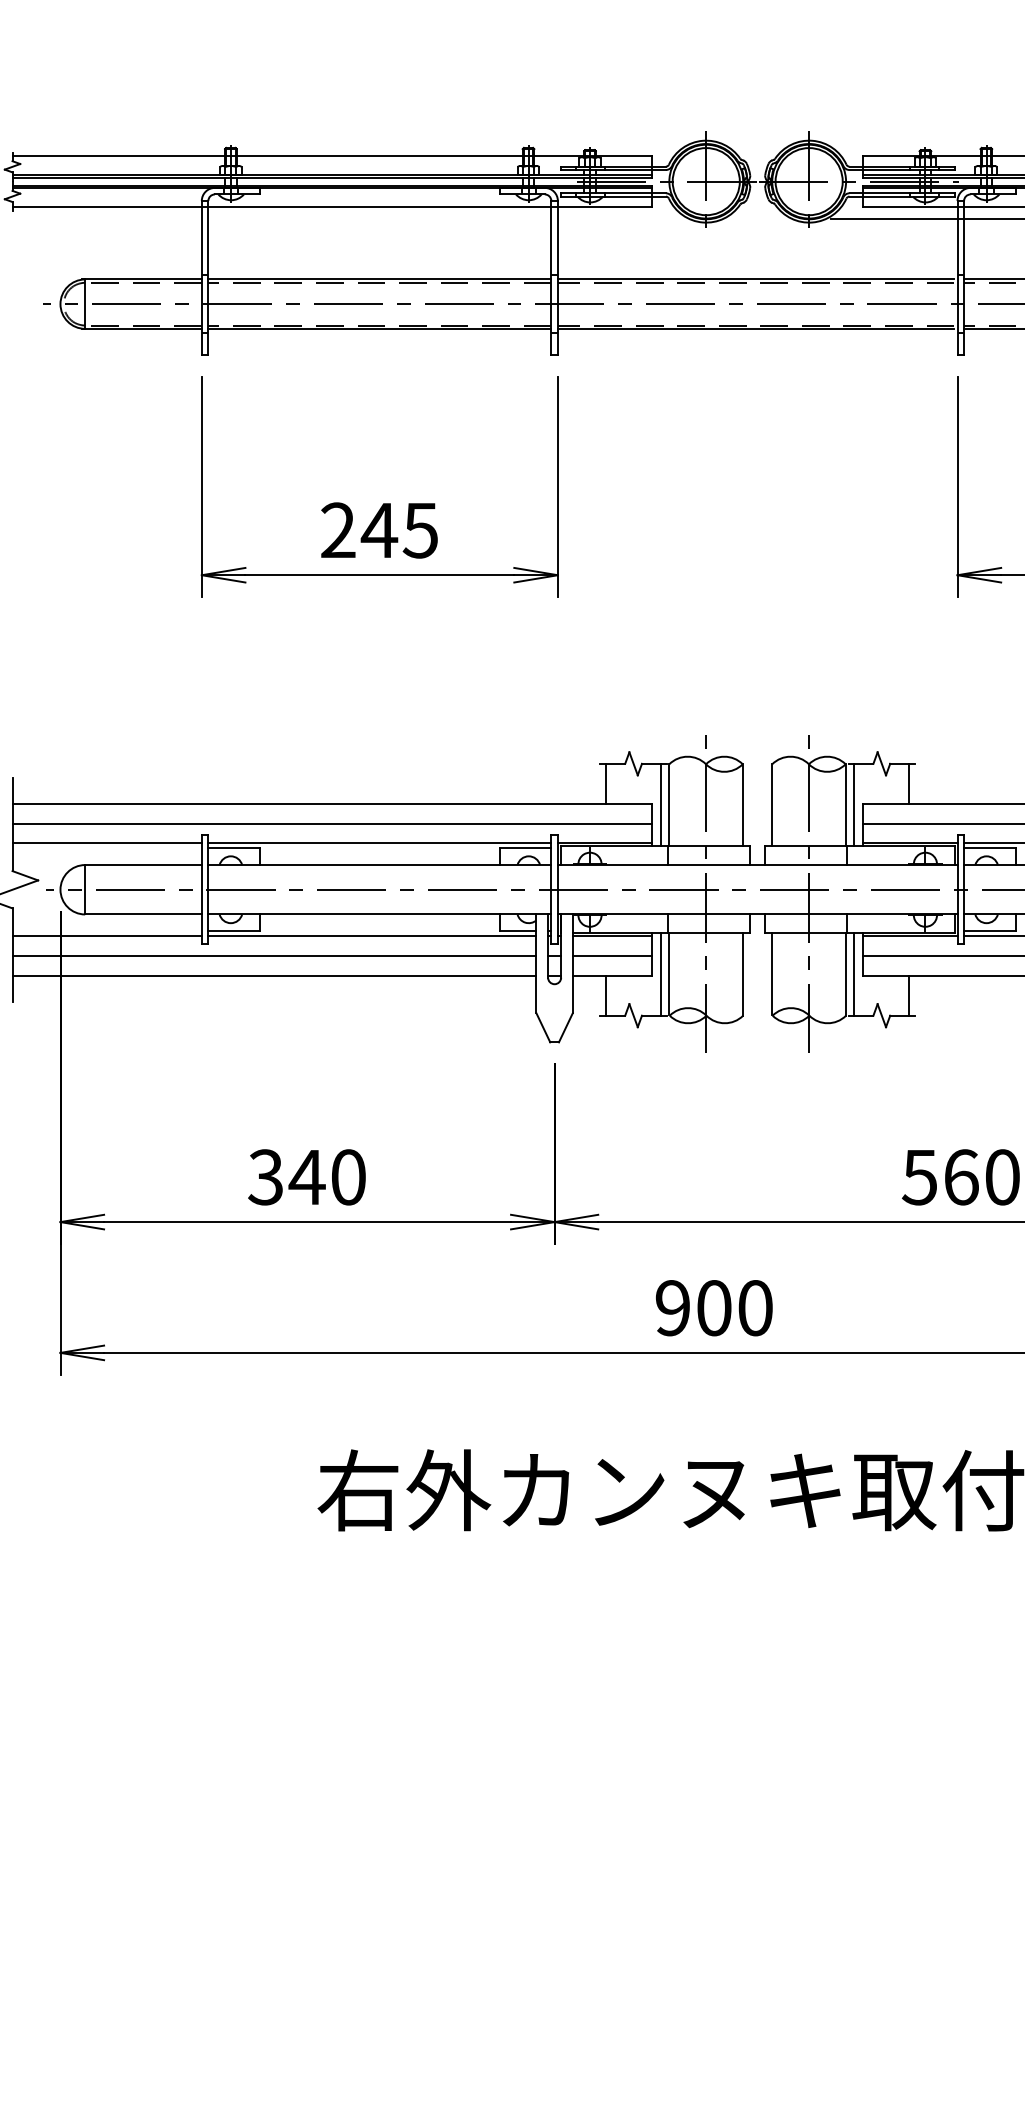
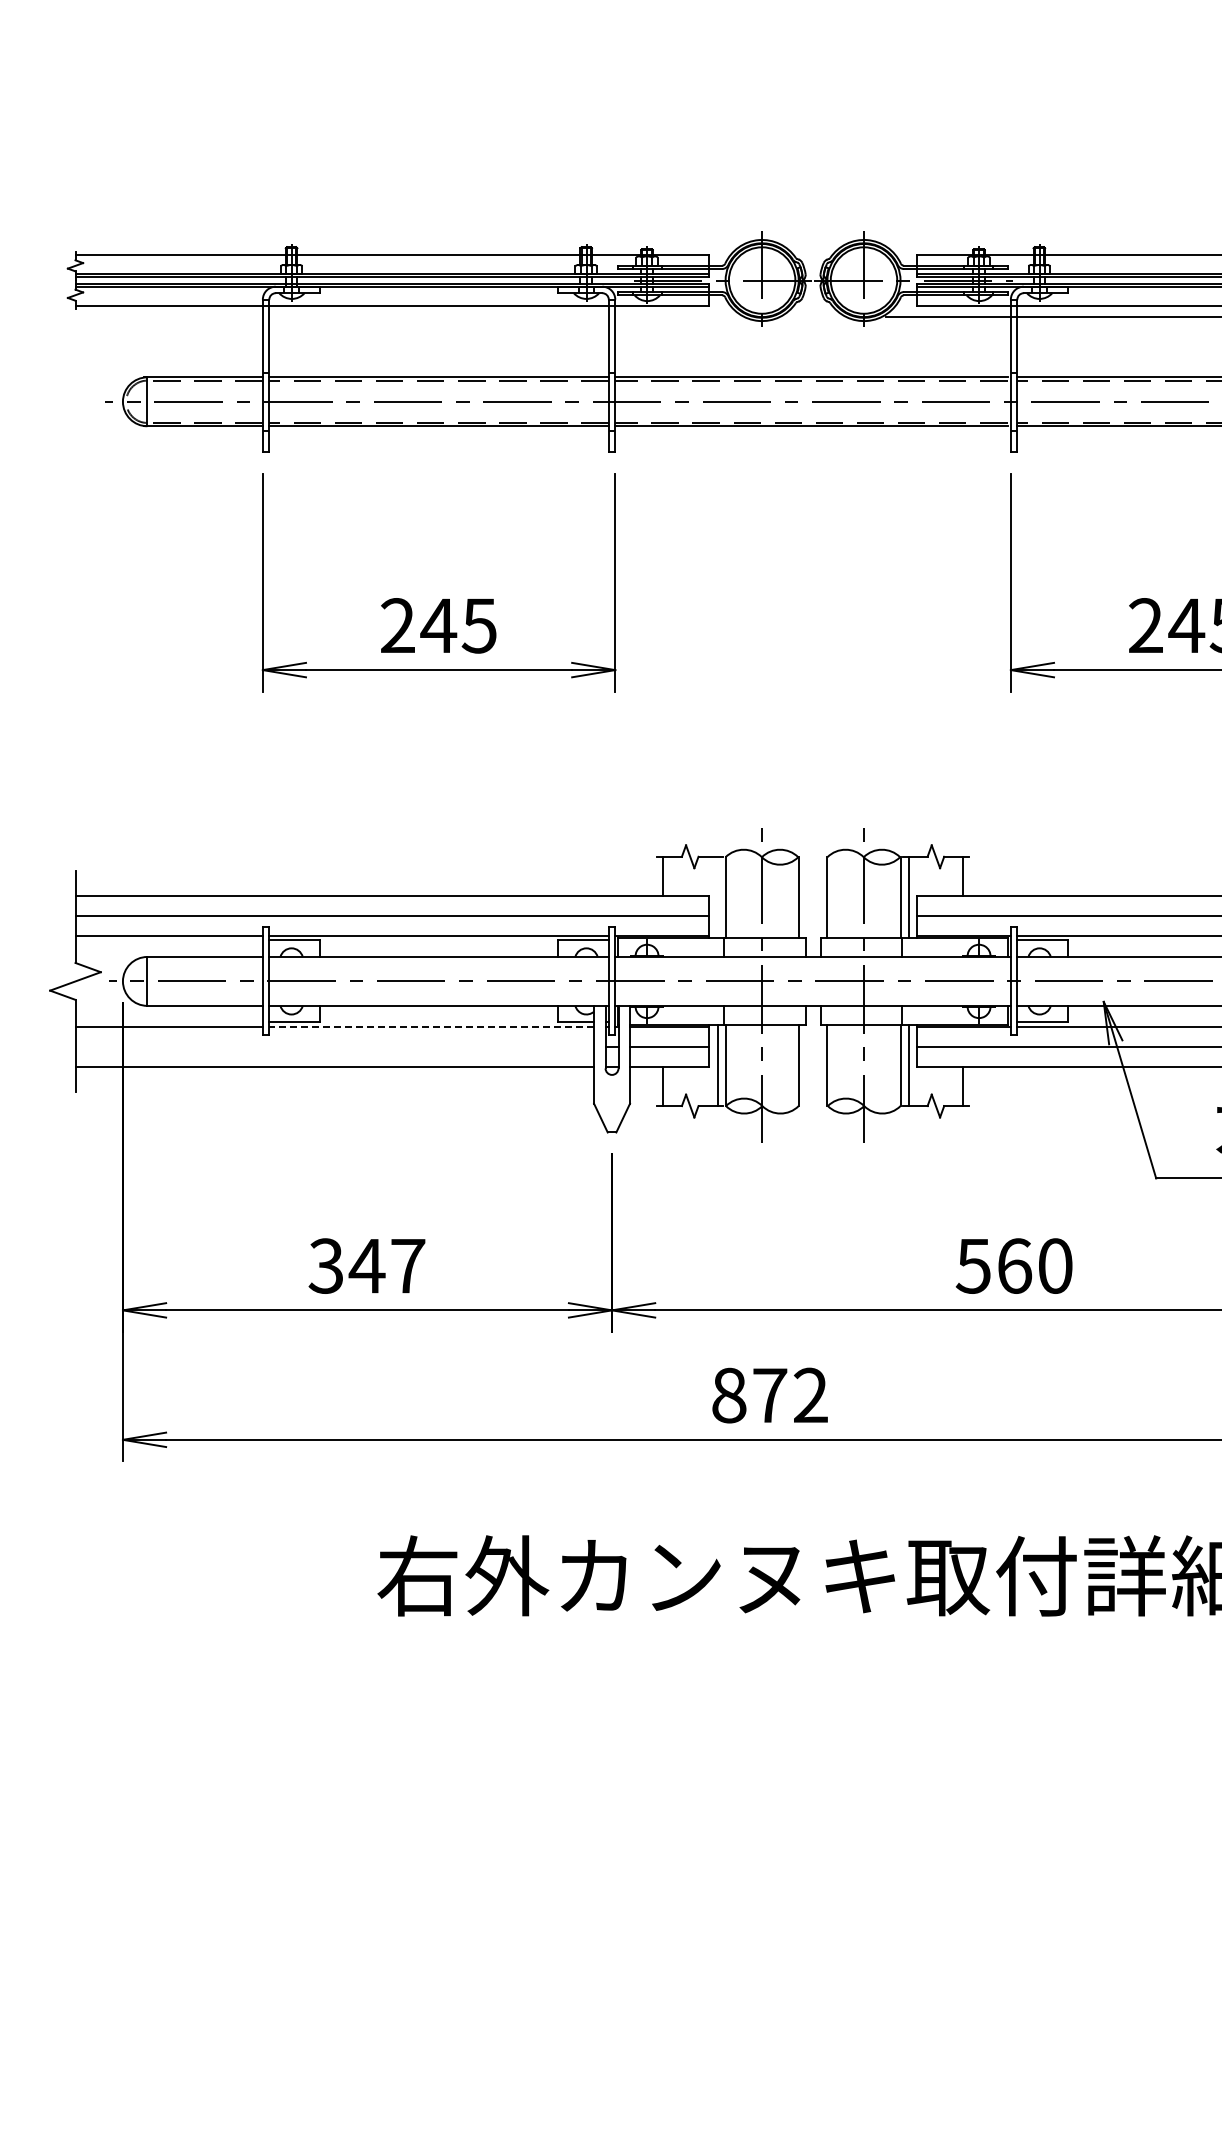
line: (661, 804) -> (717, 897), removed
line: (372, 936) -> (431, 1027), solid -> dashed
line: (274, 955) -> (334, 1046), removed
text: (348, 1176) -> (408, 1265), 340 -> 347
text: (713, 1308) -> (769, 1395), 900 -> 872

